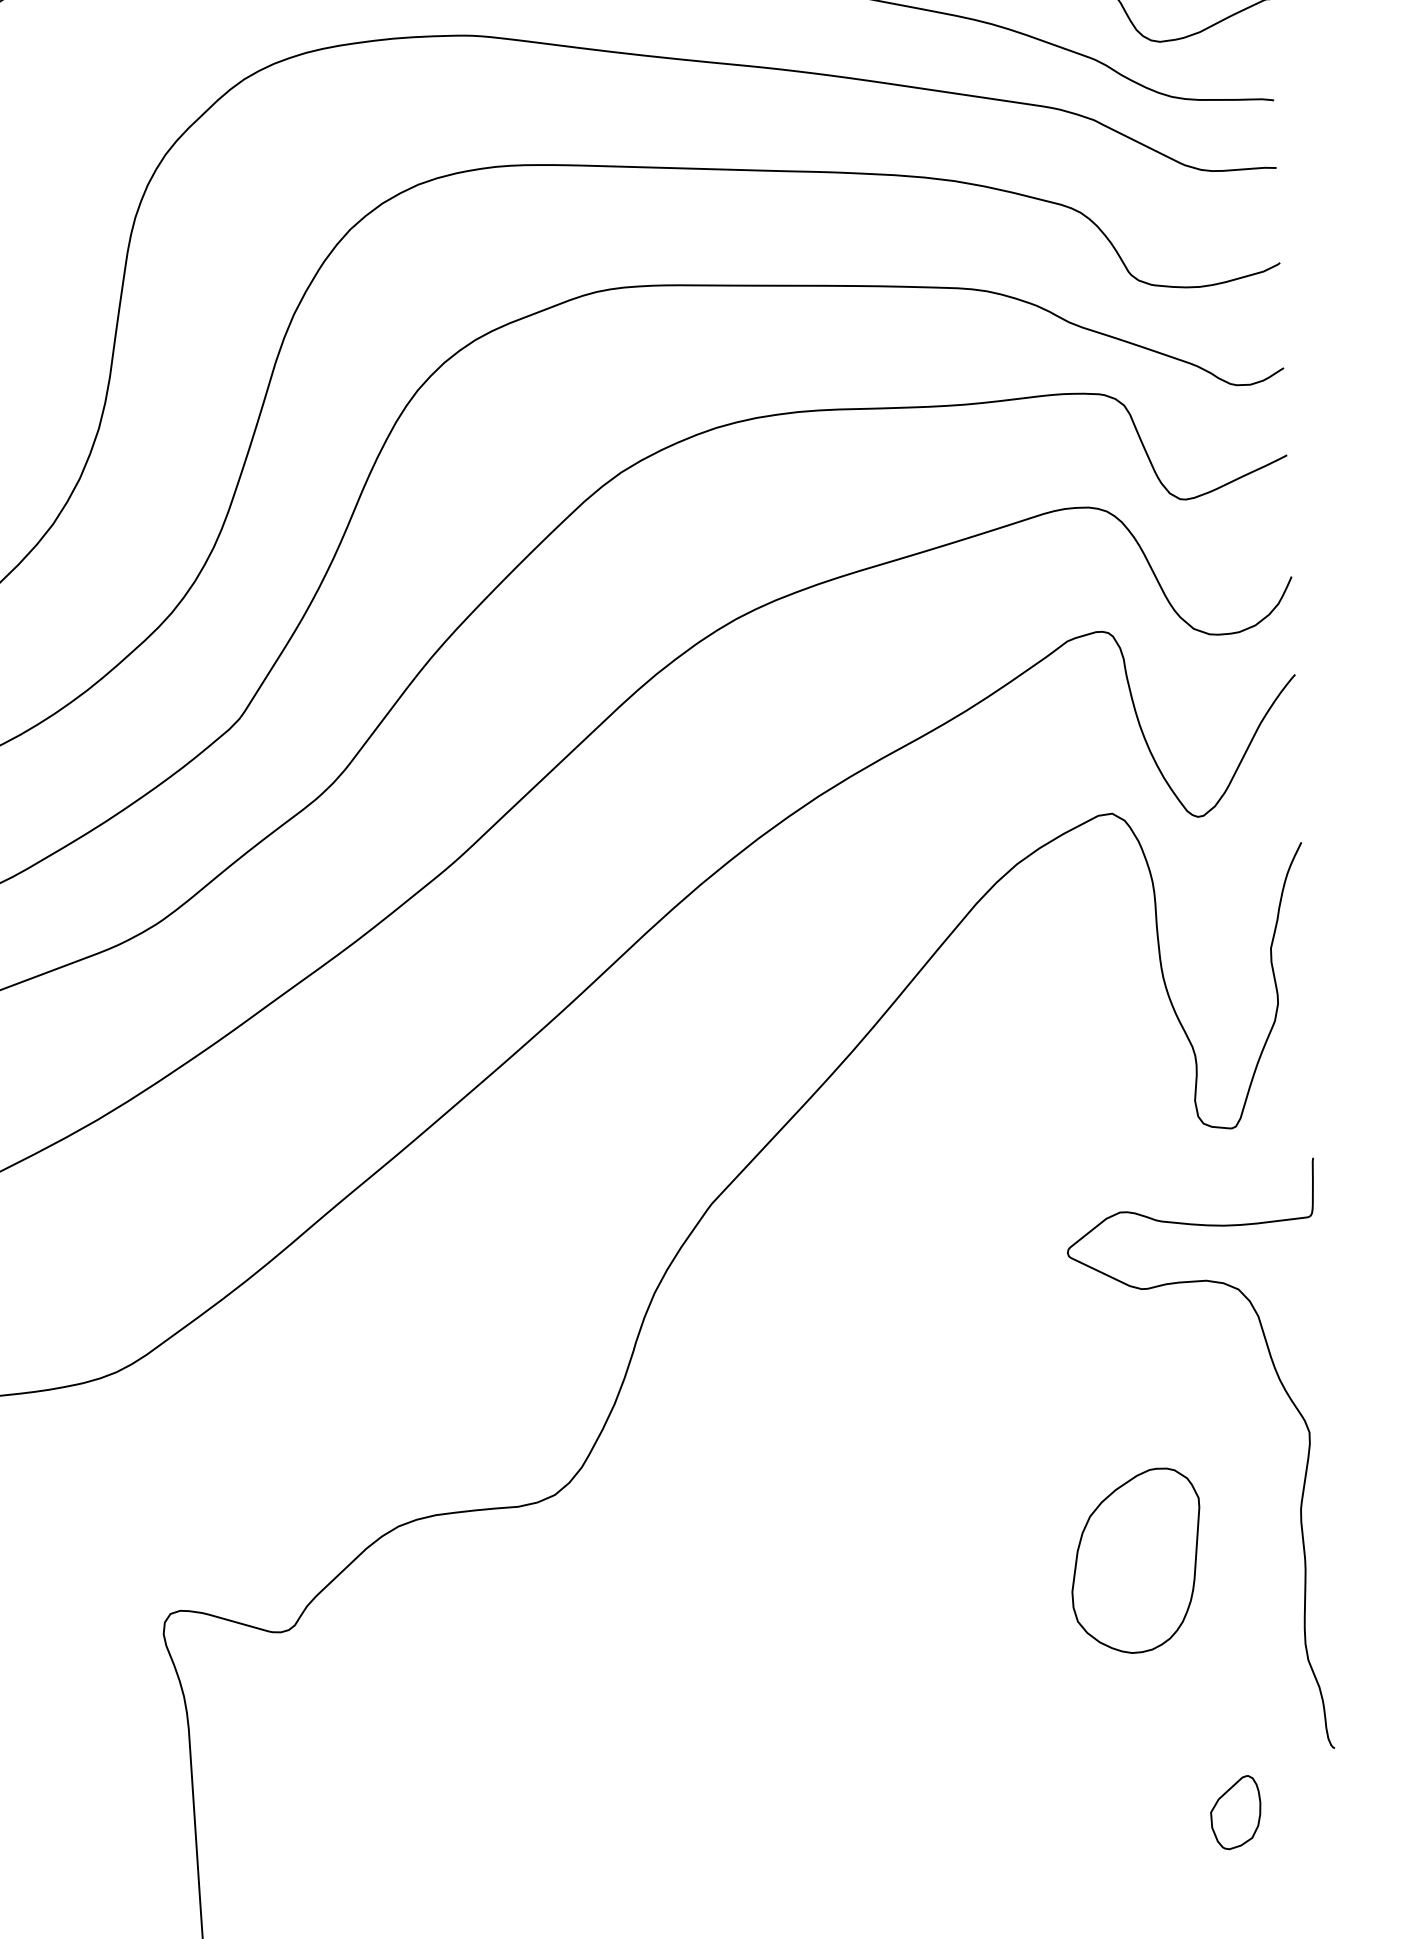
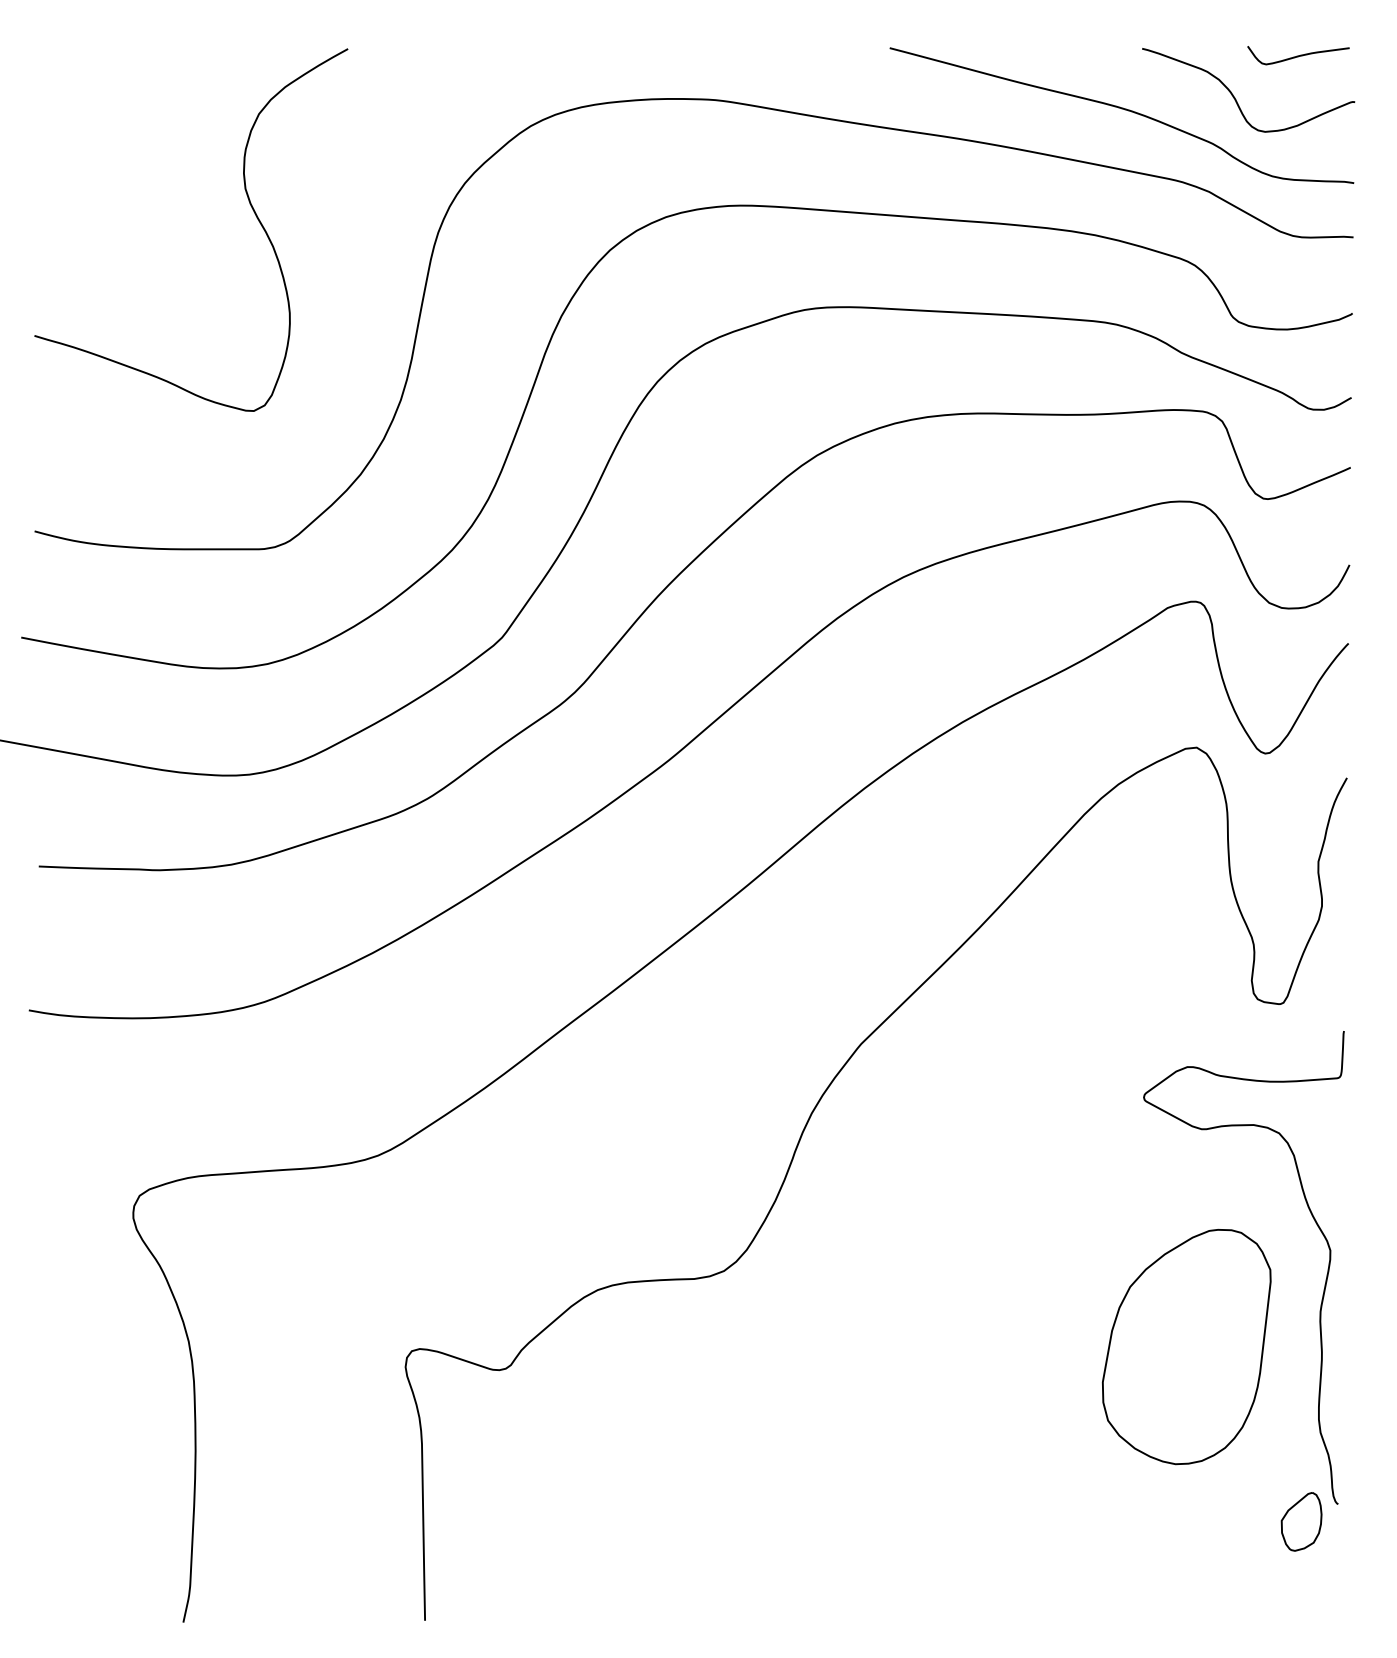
part: (1135, 1560) -> (1186, 1346), size x1.6
part: (1235, 1812) -> (1301, 1521), moved

